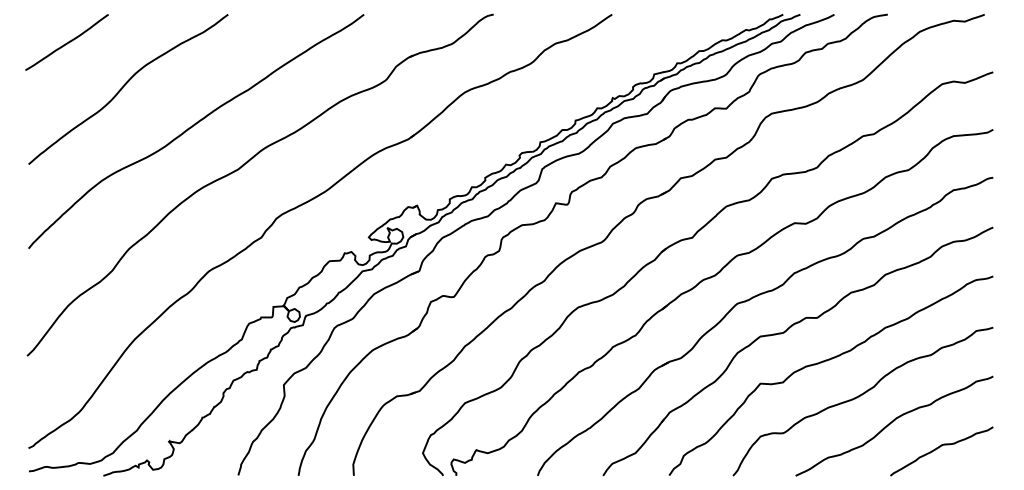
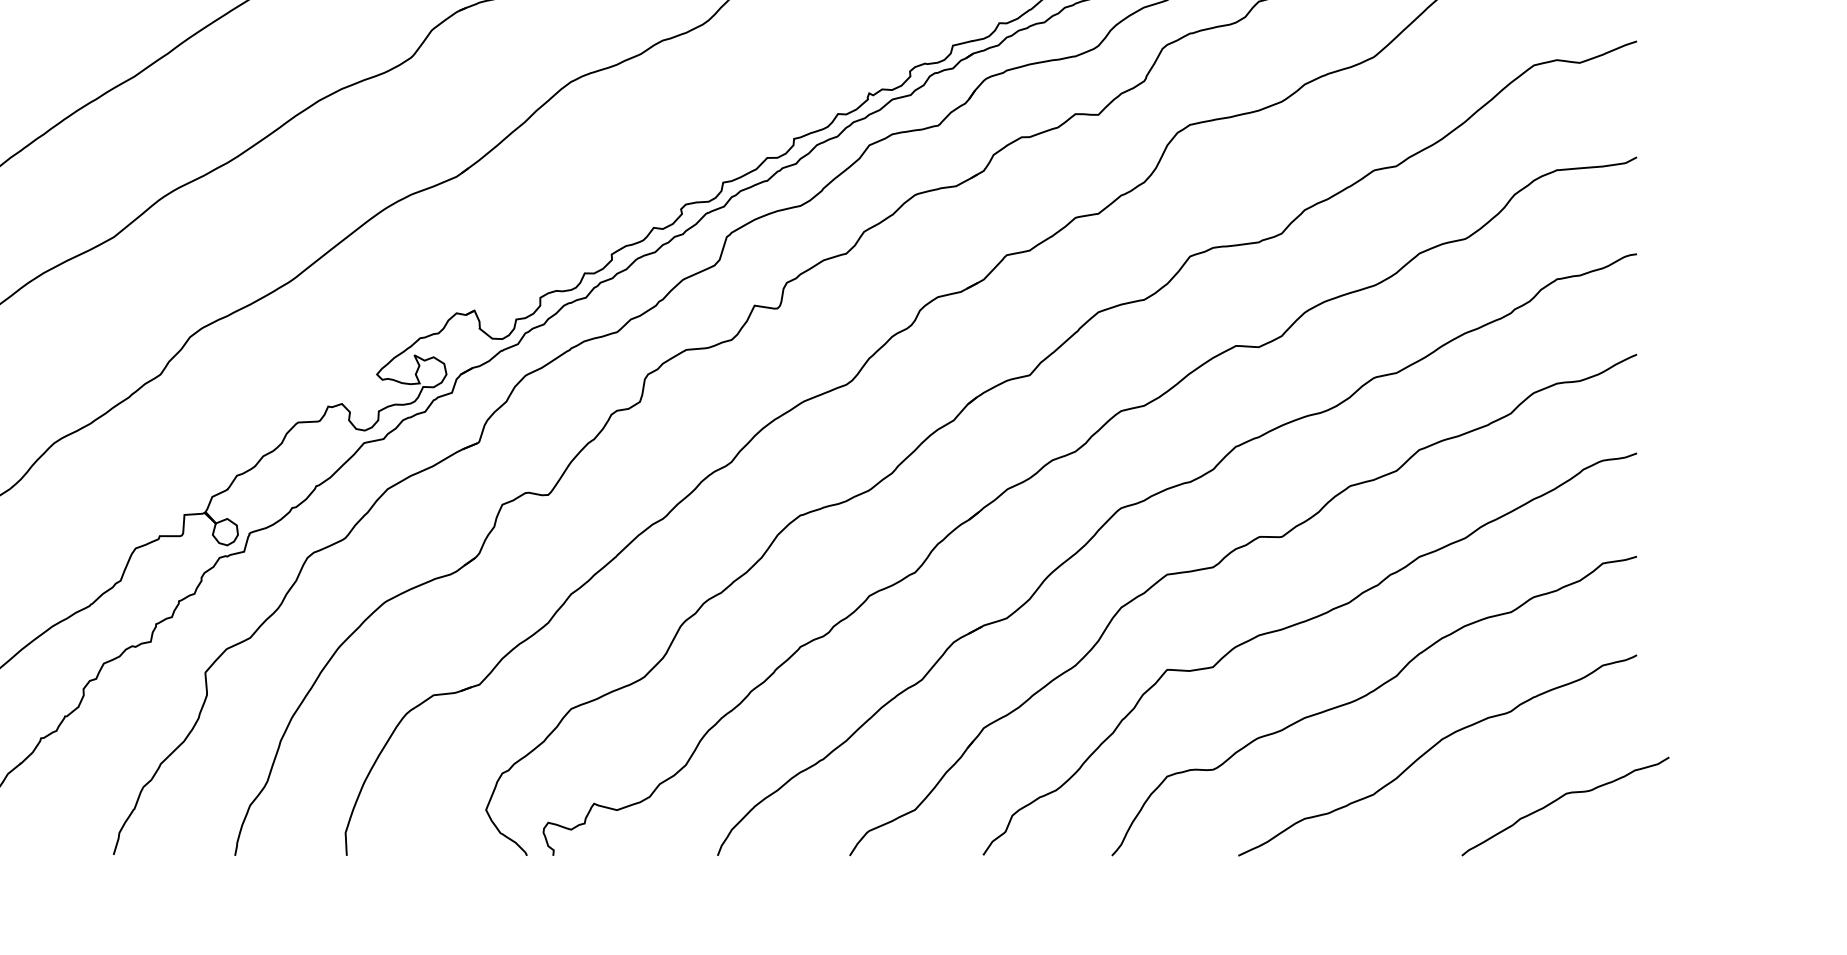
curve: (940, 447) -> (1562, 798), moved

